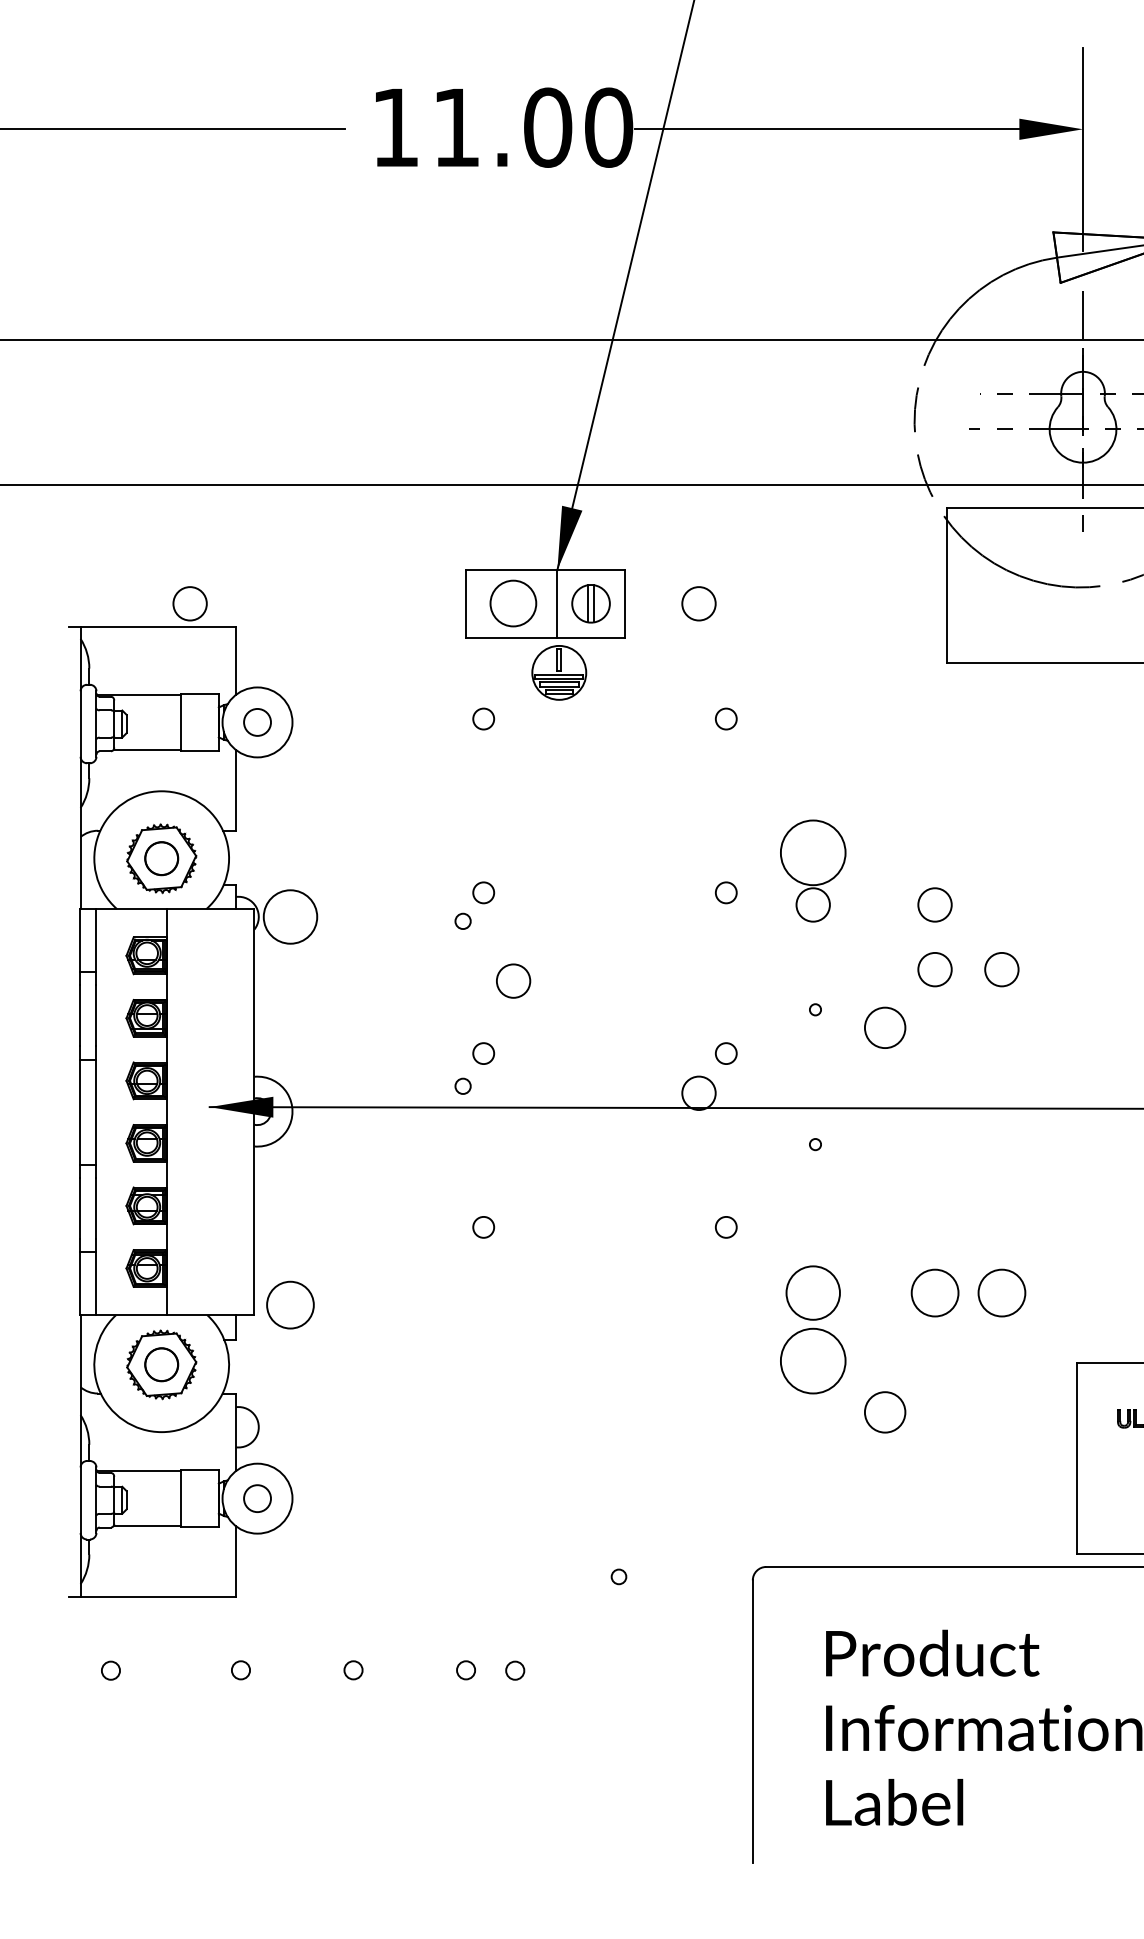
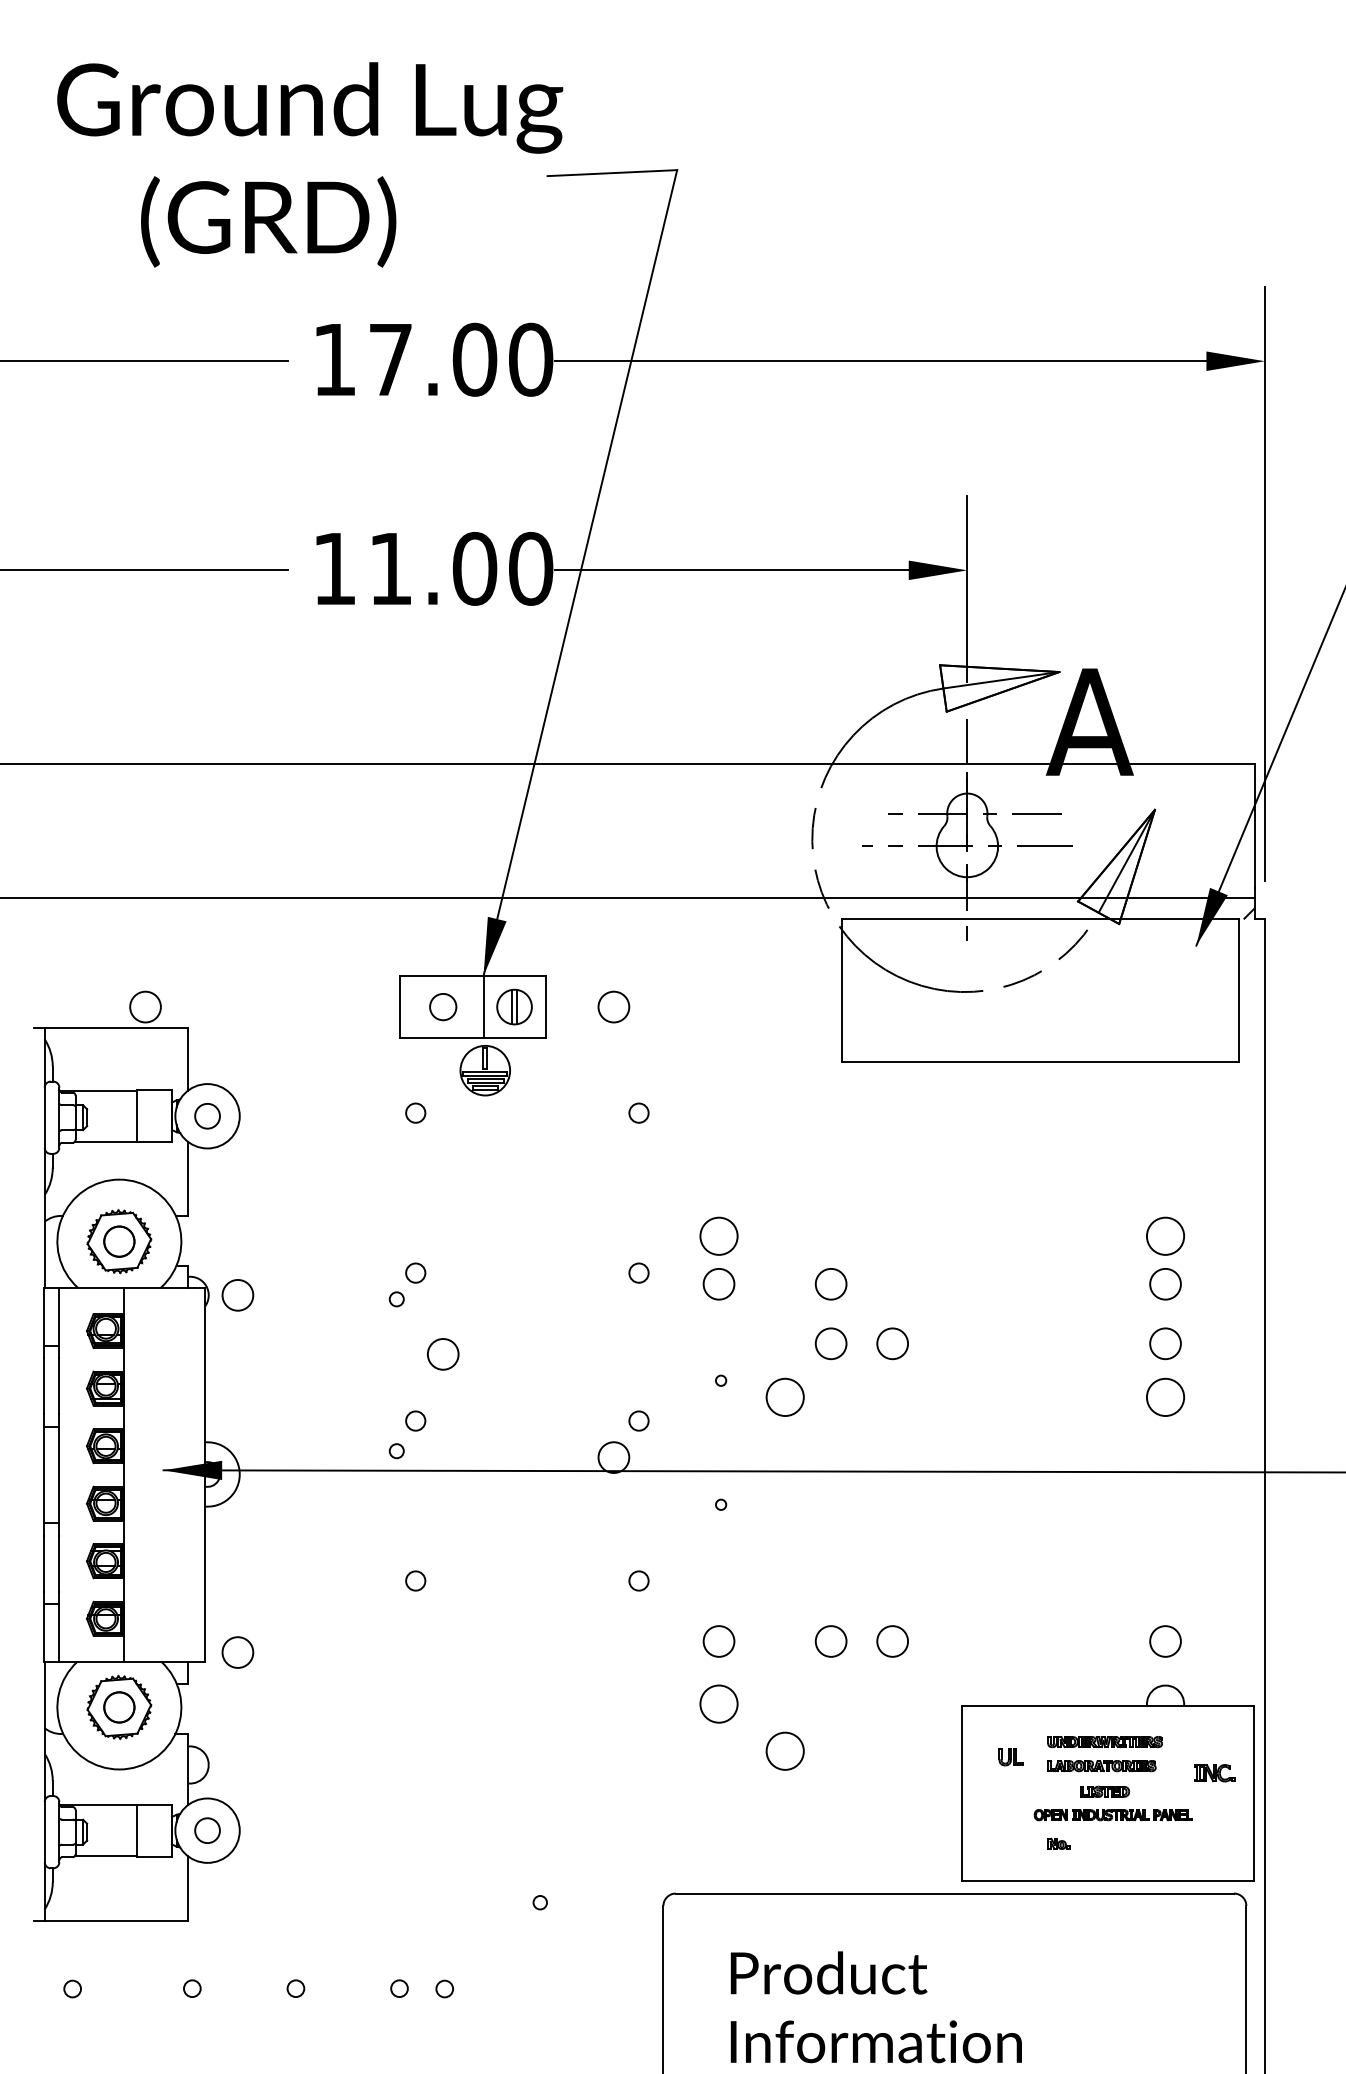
circle: (513, 604) -> (443, 1007), size x0.62
circle: (812, 851) -> (718, 1235), size x0.62
circle: (290, 916) -> (237, 1294), size x0.62
circle: (812, 1293) -> (718, 1641), size x0.62
circle: (934, 1293) -> (830, 1641), size x0.71
circle: (1001, 1293) -> (892, 1641), size x0.71
circle: (290, 1305) -> (237, 1652), size x0.71
circle: (812, 1360) -> (718, 1703), size x0.62

